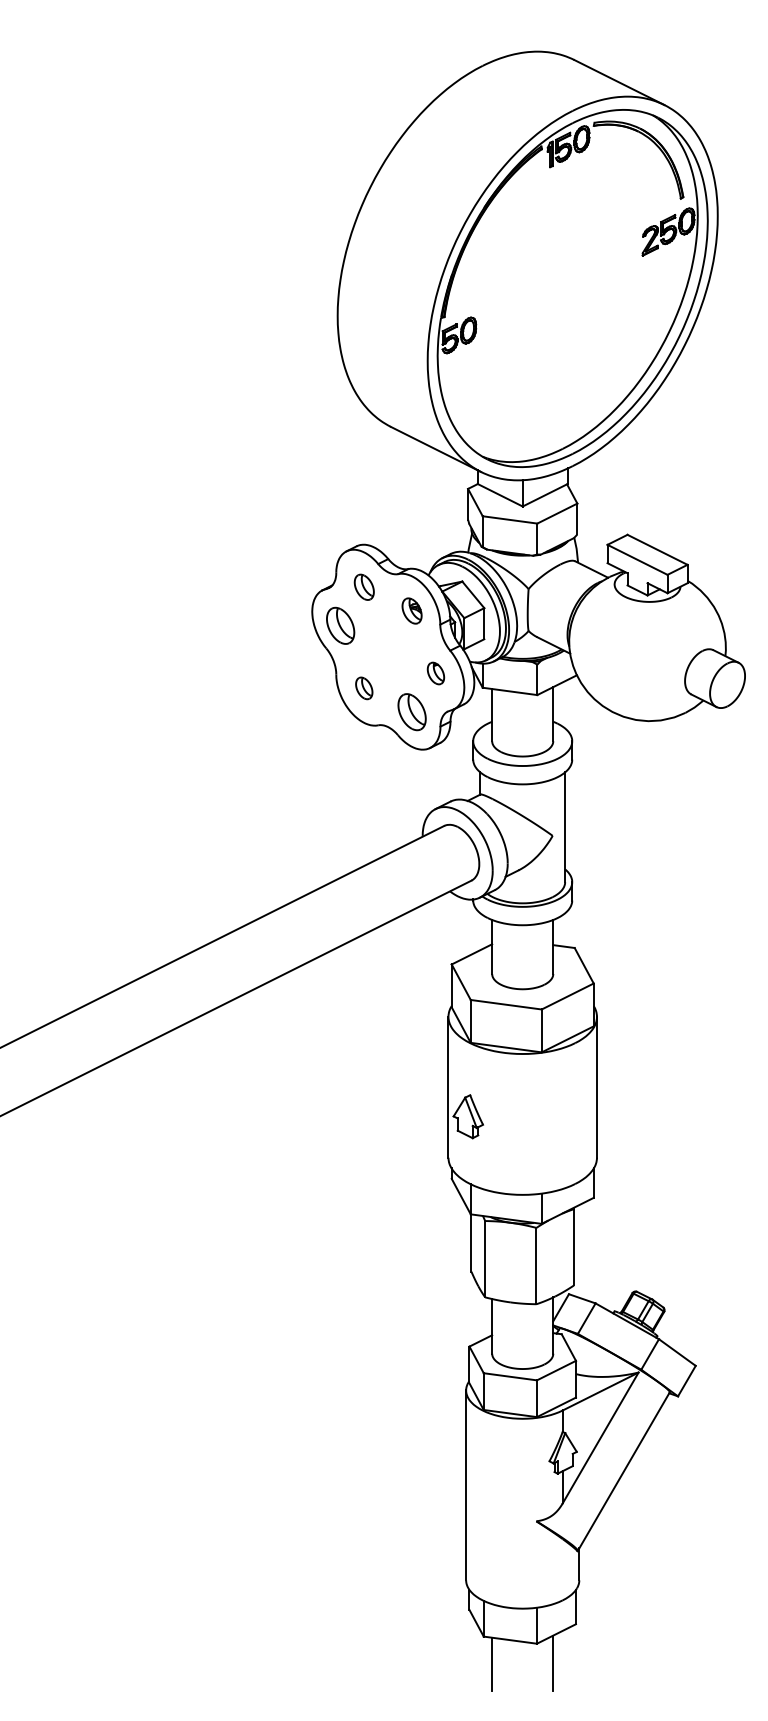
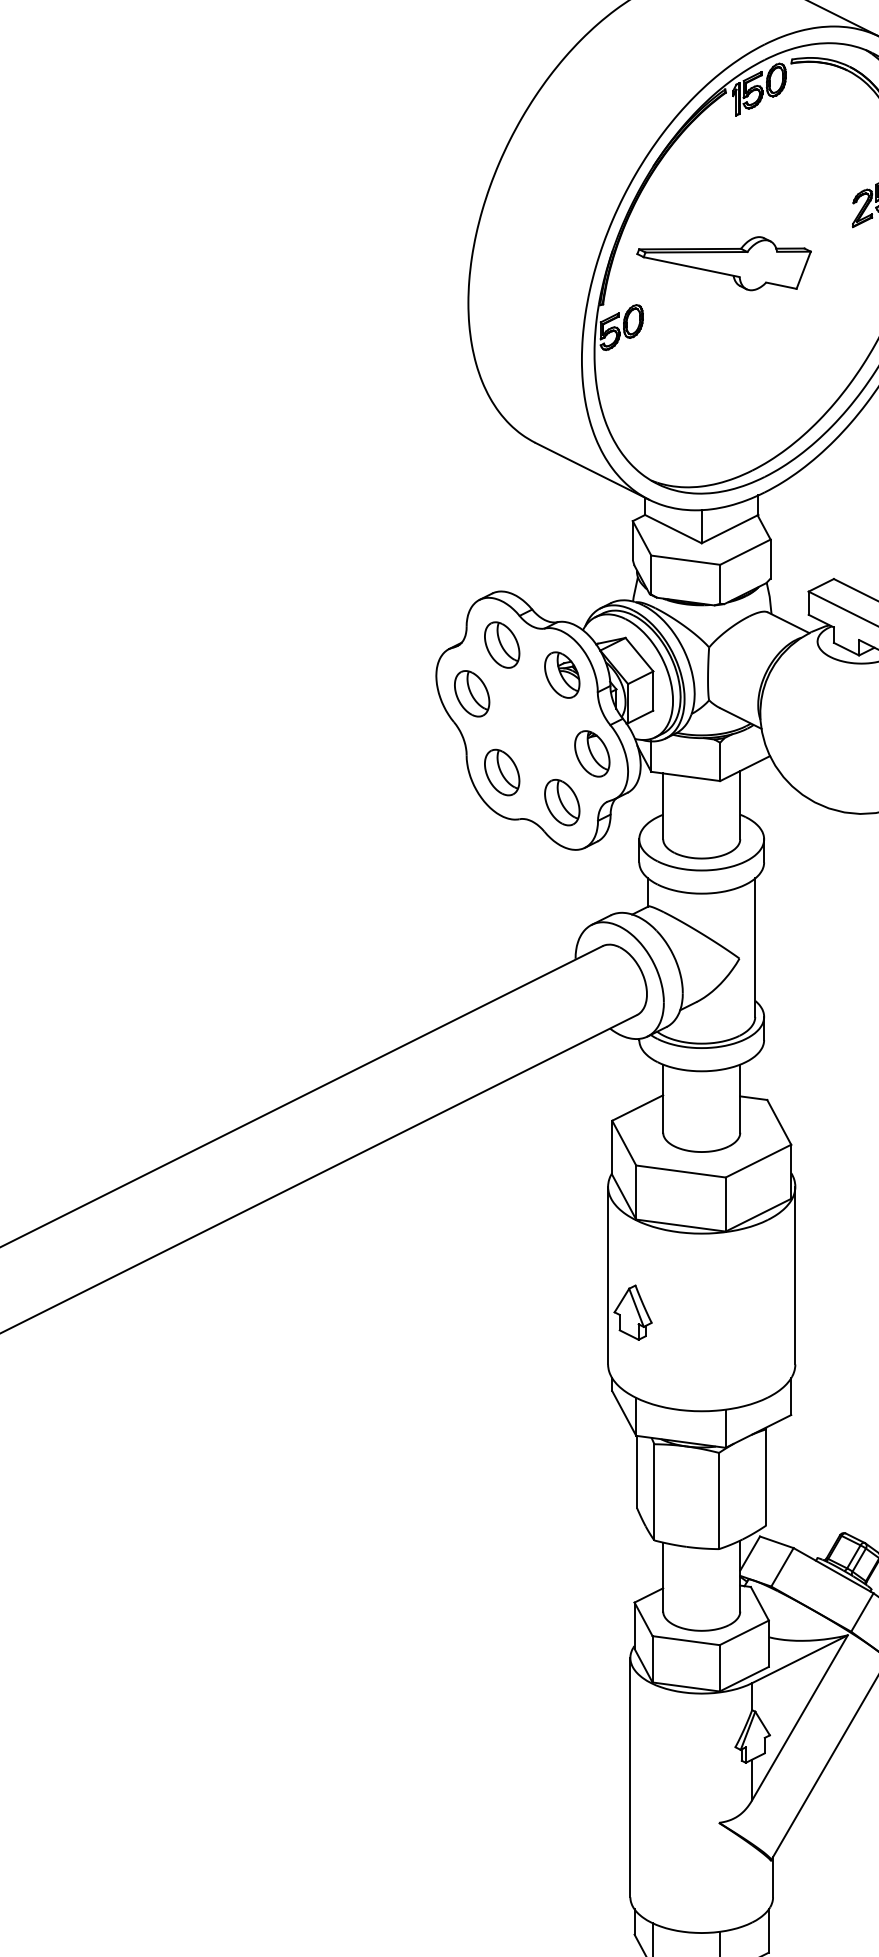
part: (540, 284) -> (724, 263), added
part: (363, 587) -> (500, 645), size x1.43
part: (411, 610) -> (561, 674), size x1.43
part: (435, 673) -> (591, 753), size x1.67
part: (363, 688) -> (500, 772), size x1.67

